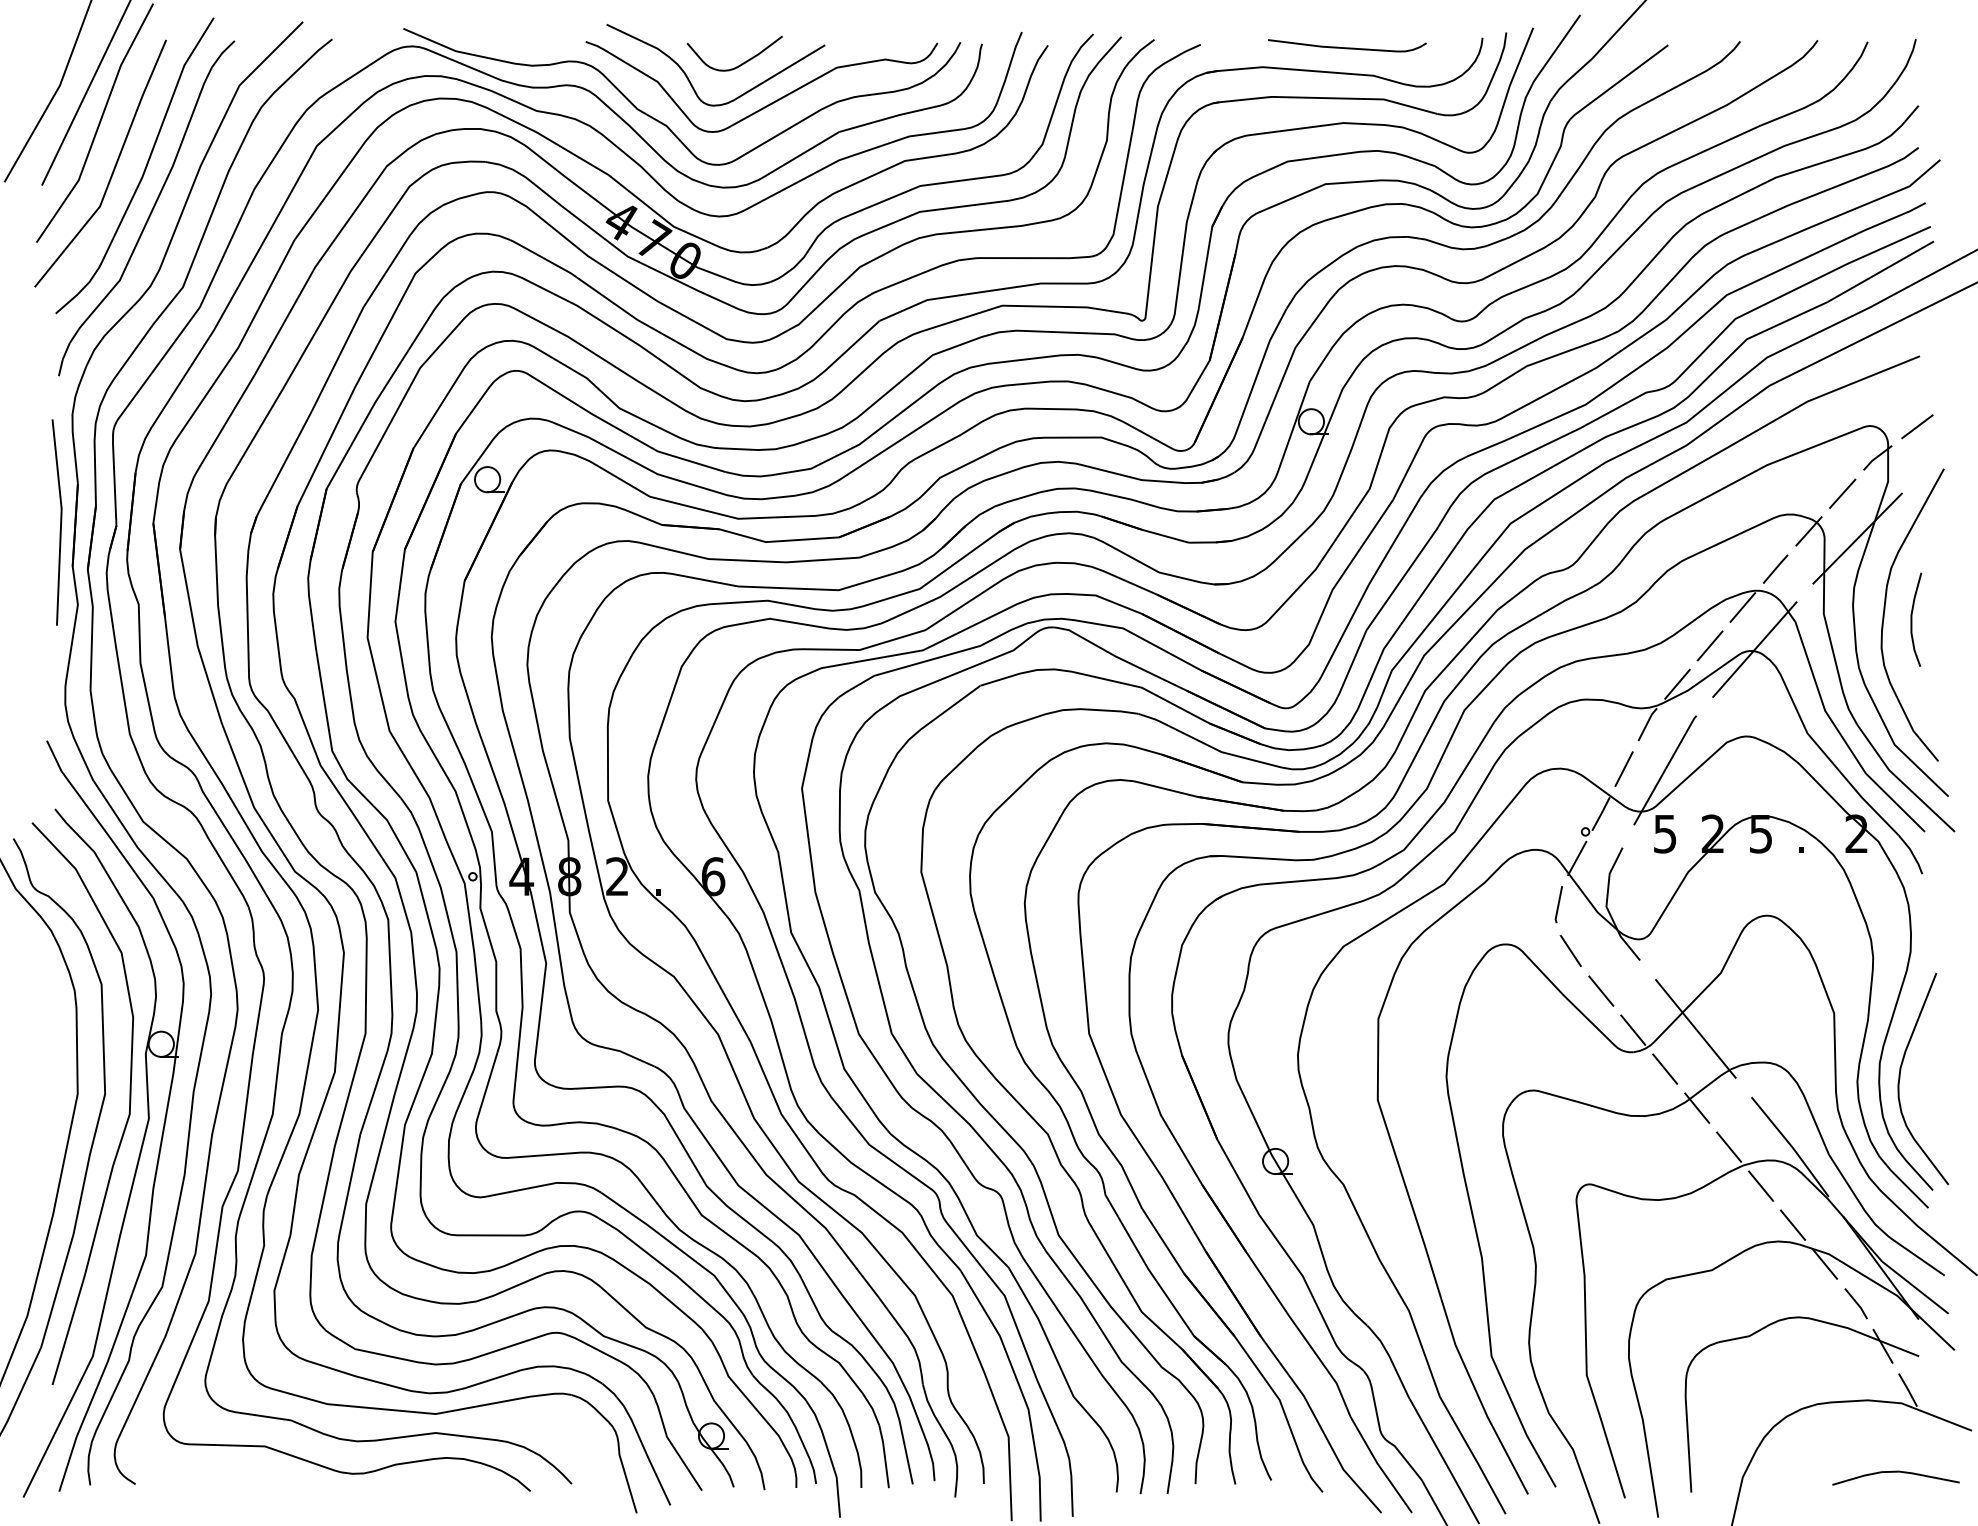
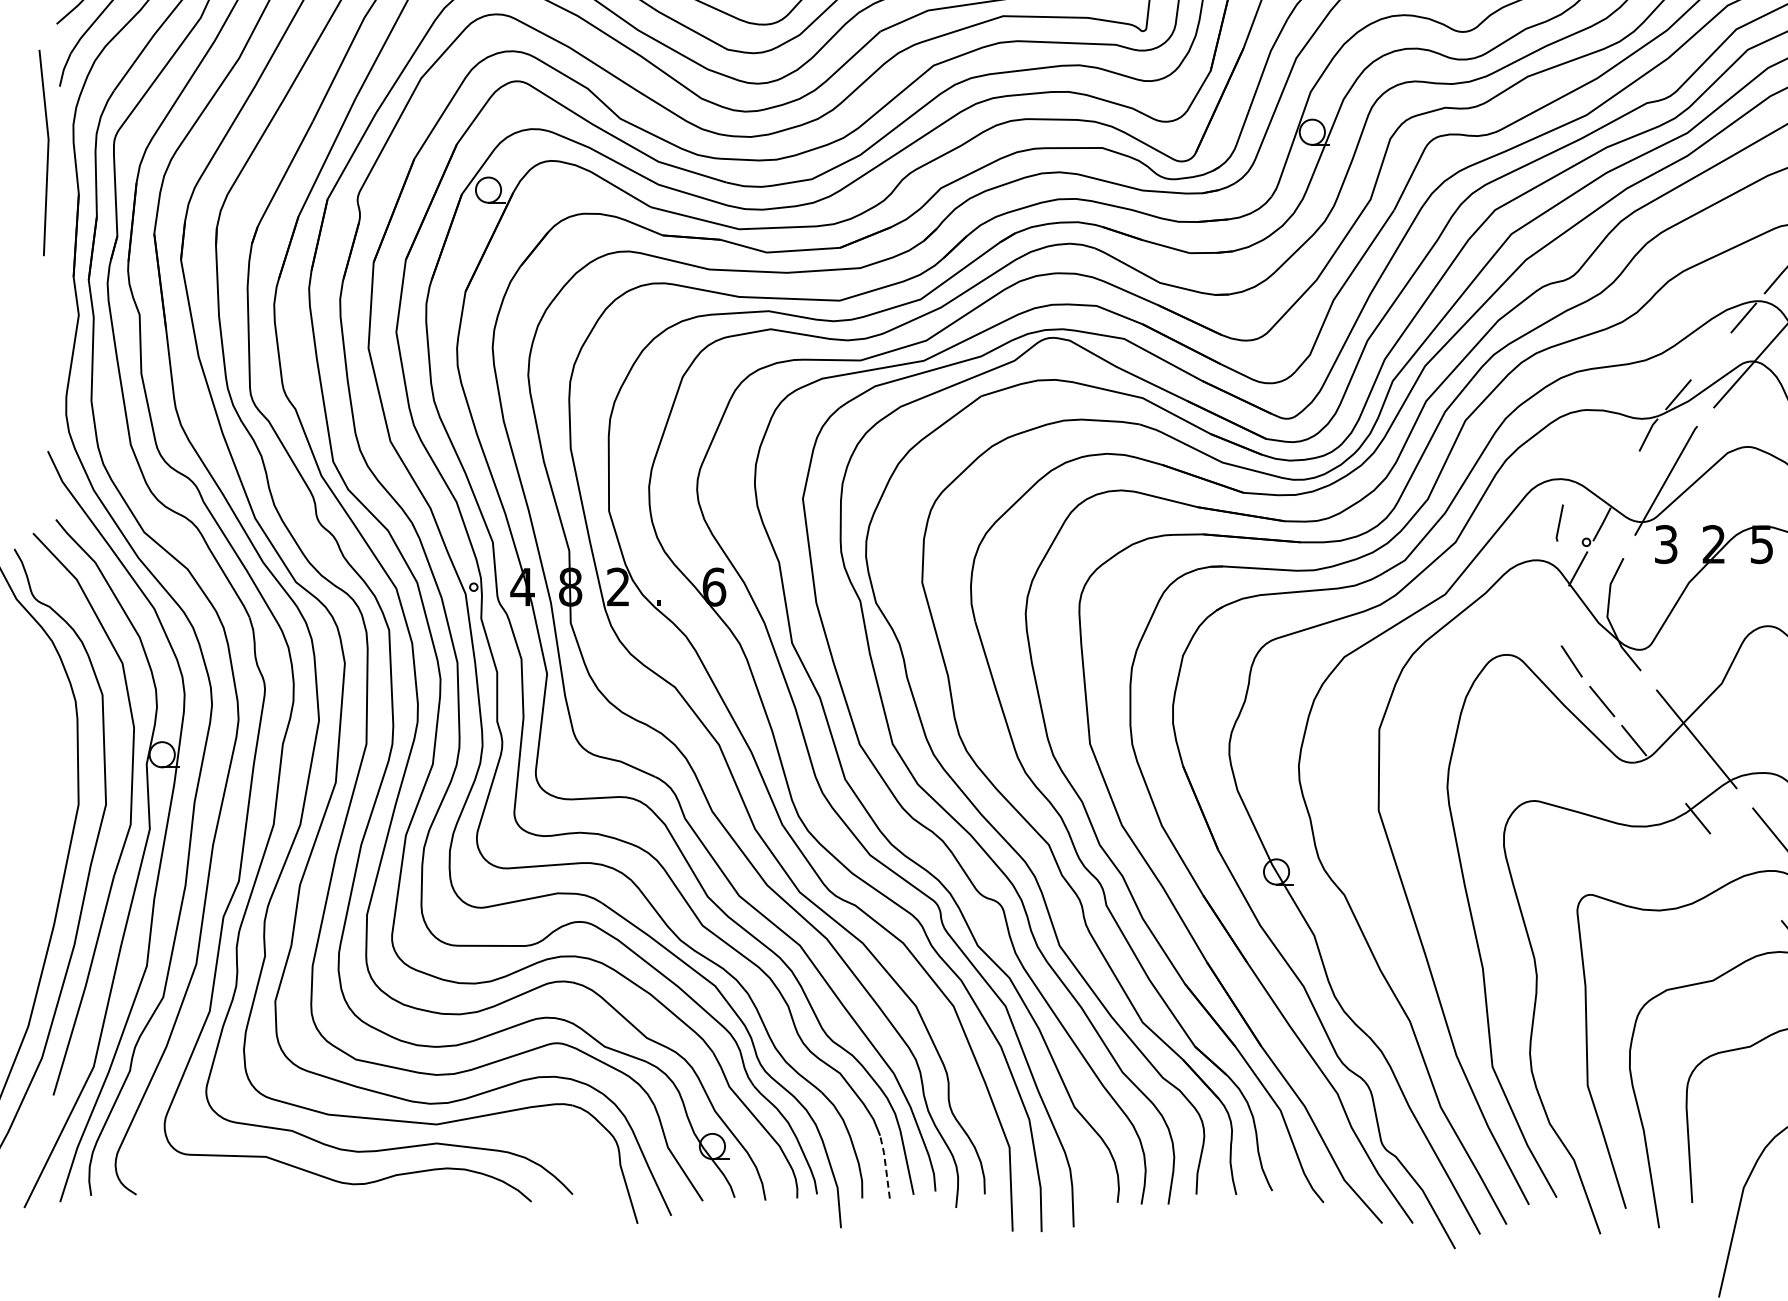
line: (60, 522) -> (47, 152), moved
line: (1709, 645) -> (1710, 355), removed
line: (1623, 768) -> (1624, 478), removed
text: (1665, 833) -> (1666, 543), 5 -> 3
line: (1558, 904) -> (1559, 522), moved
line: (1665, 1068) -> (1666, 778), removed
line: (1729, 1146) -> (1730, 856), removed
line: (1761, 1185) -> (1762, 895), removed
line: (884, 1456) -> (885, 1166), solid -> dashed

